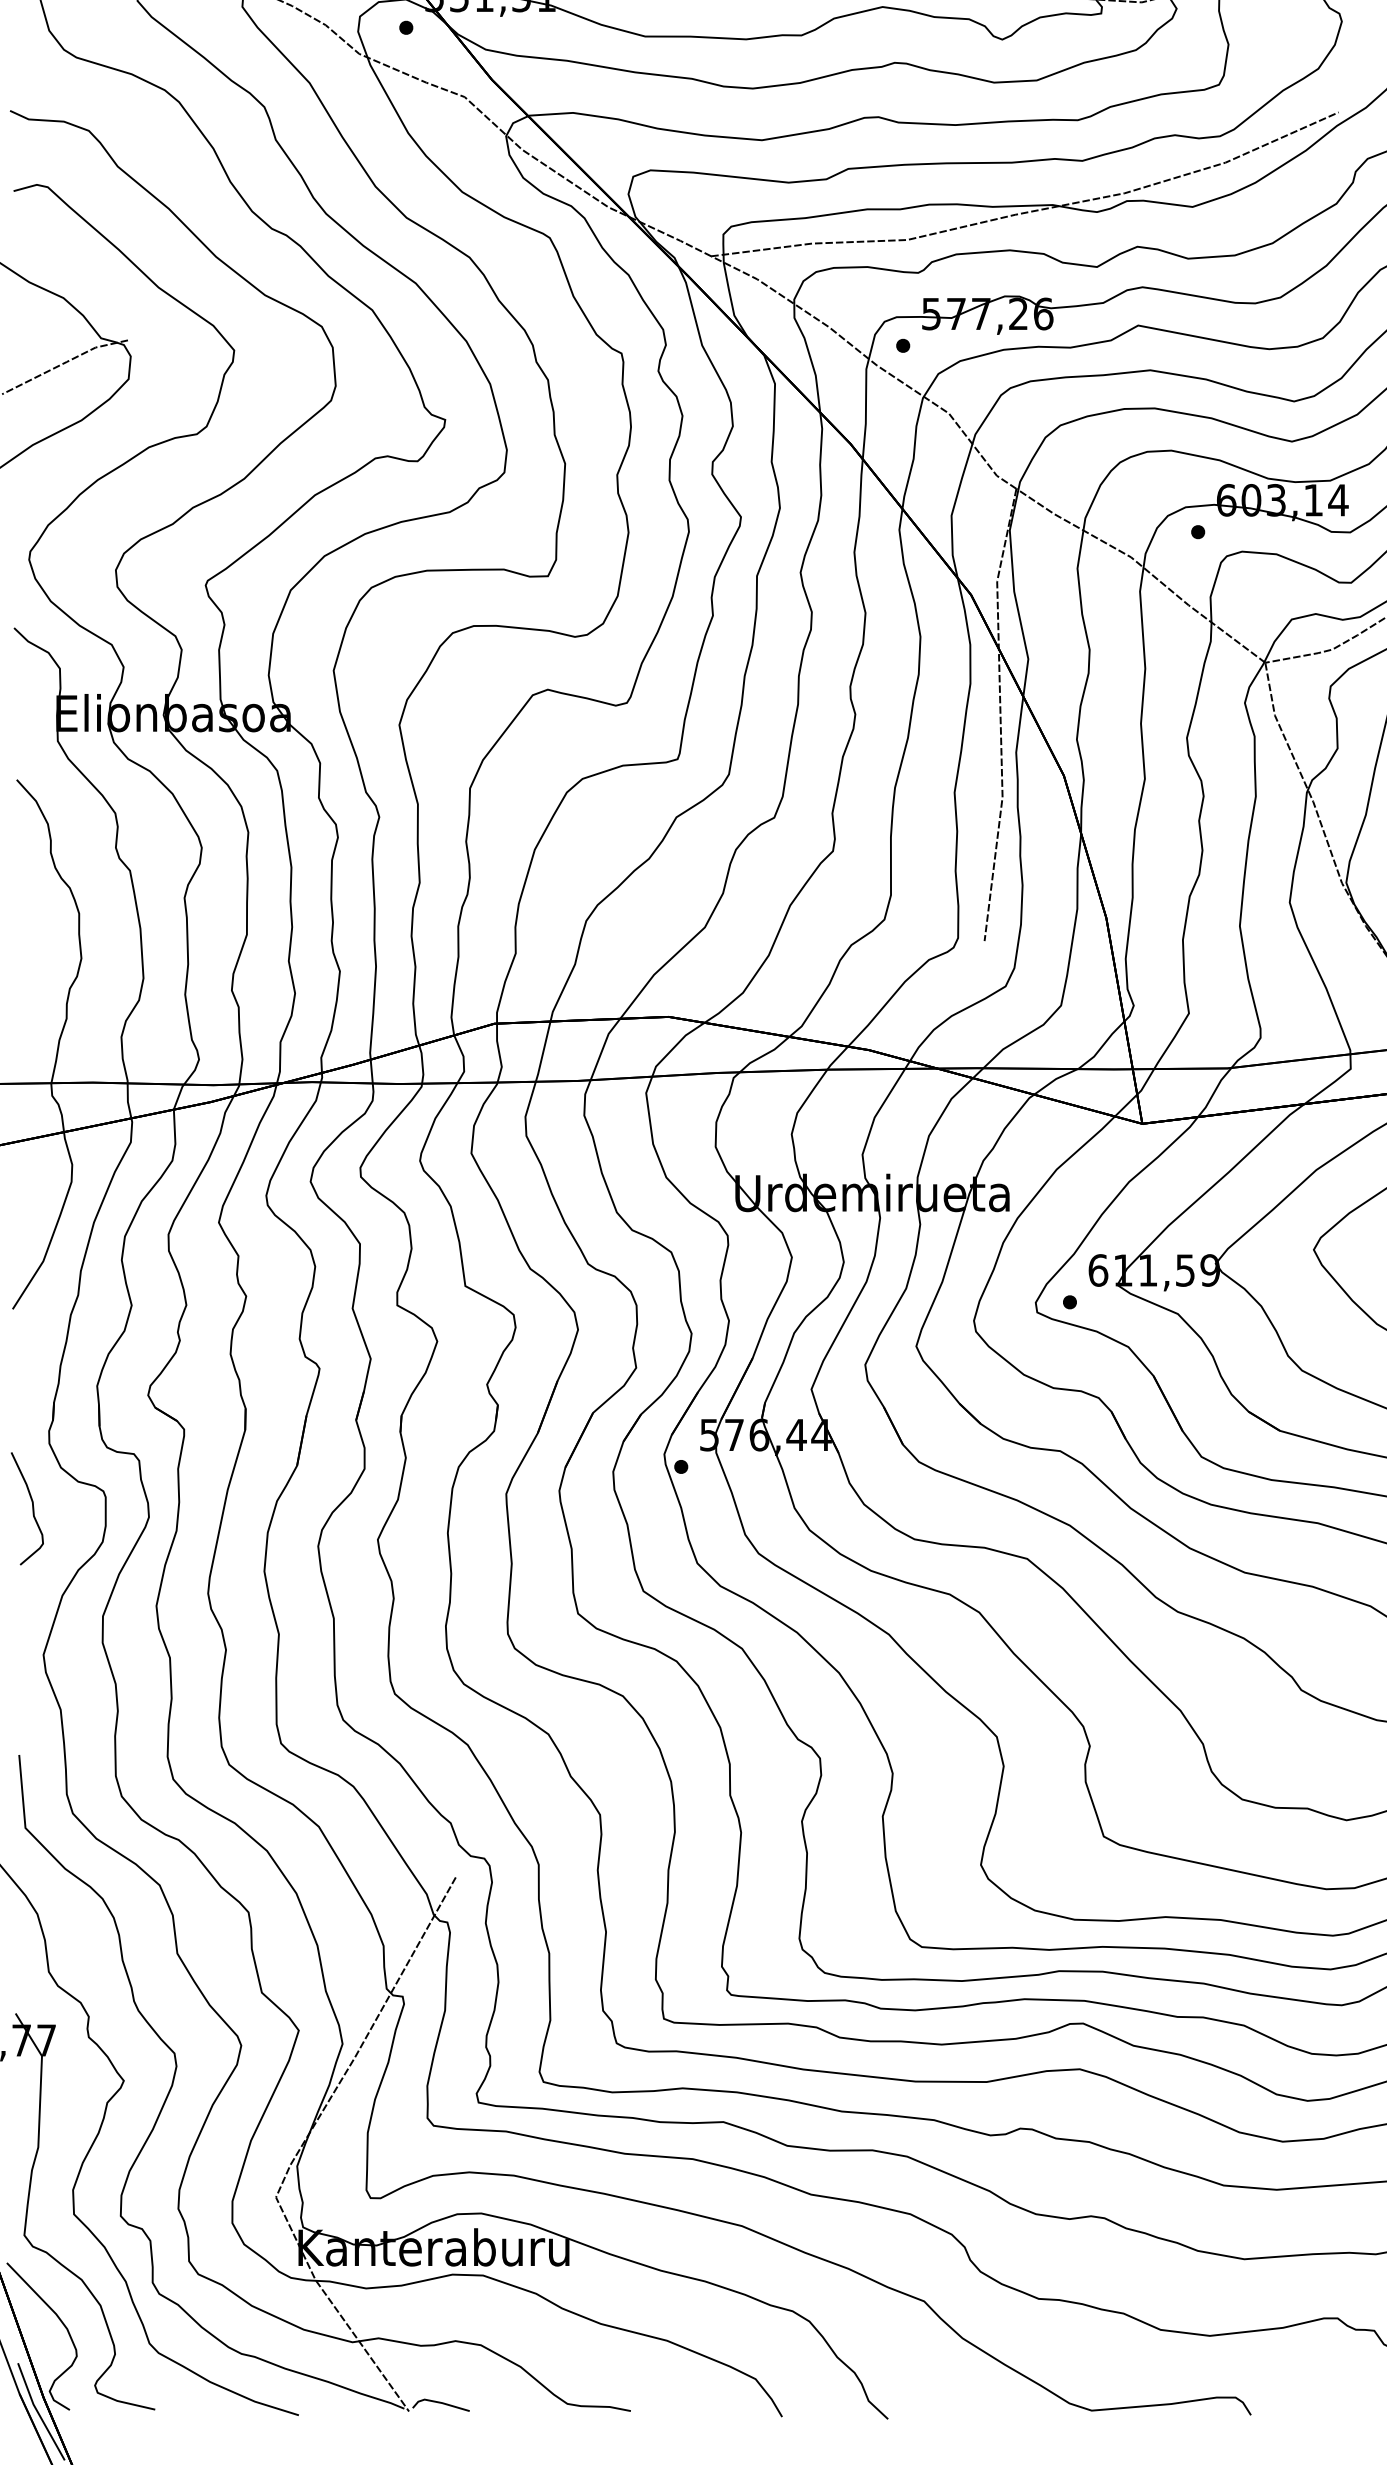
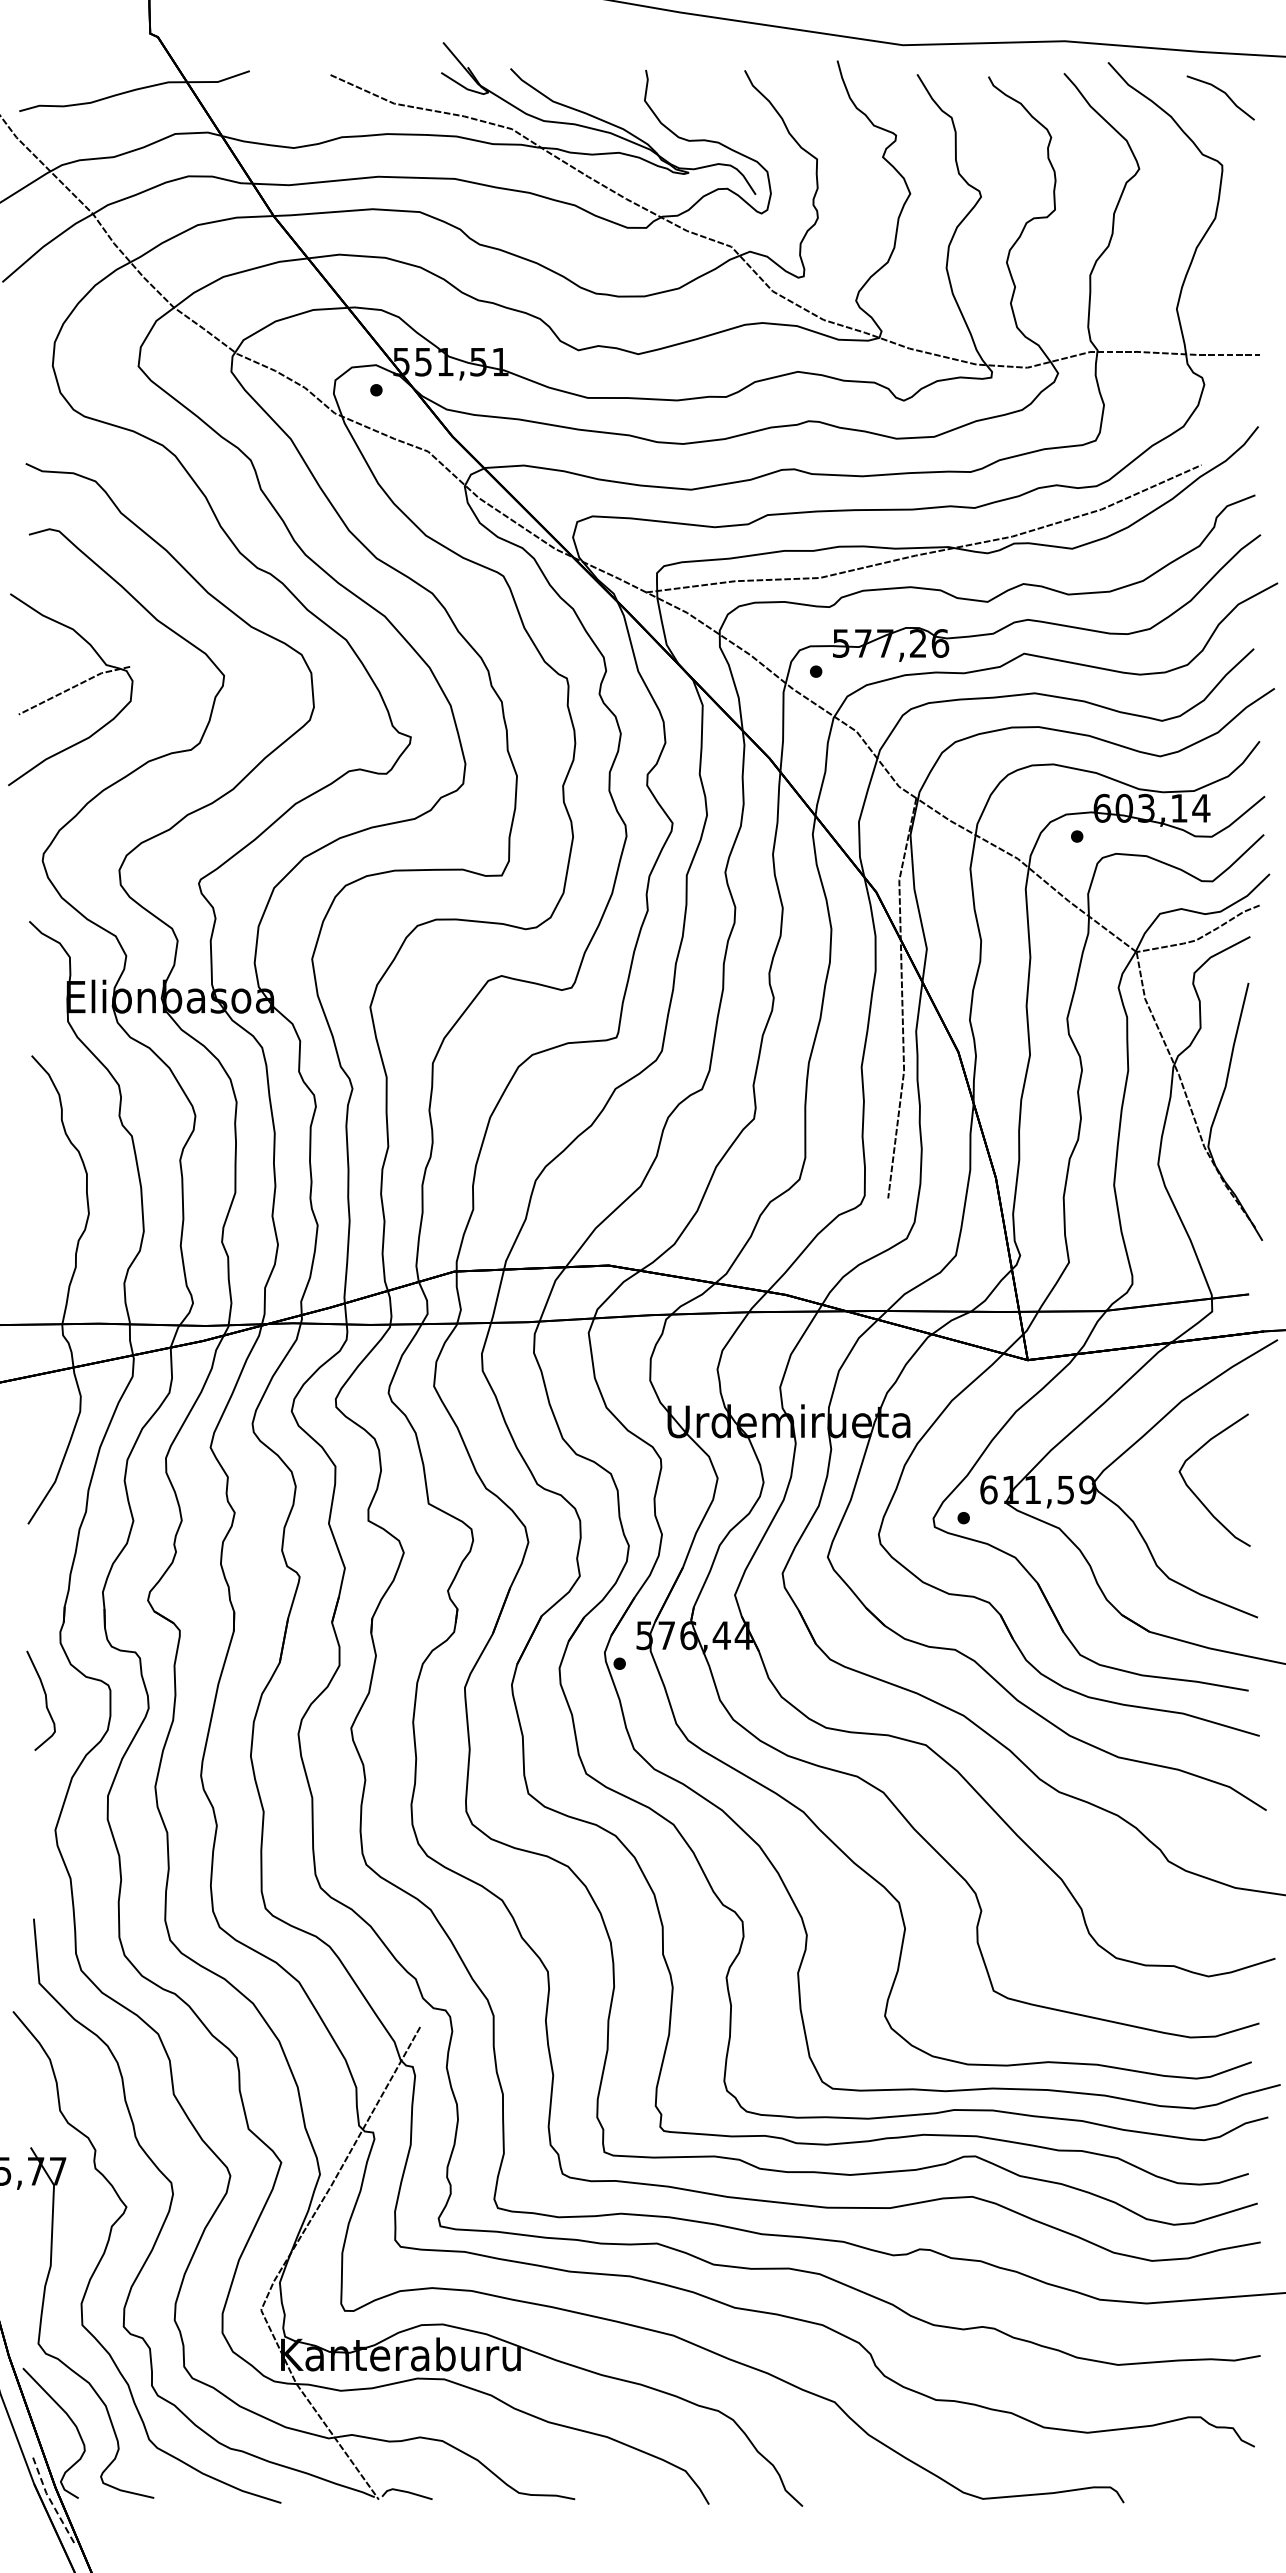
line: (38, 2412) -> (50, 2500), solid -> dashed

